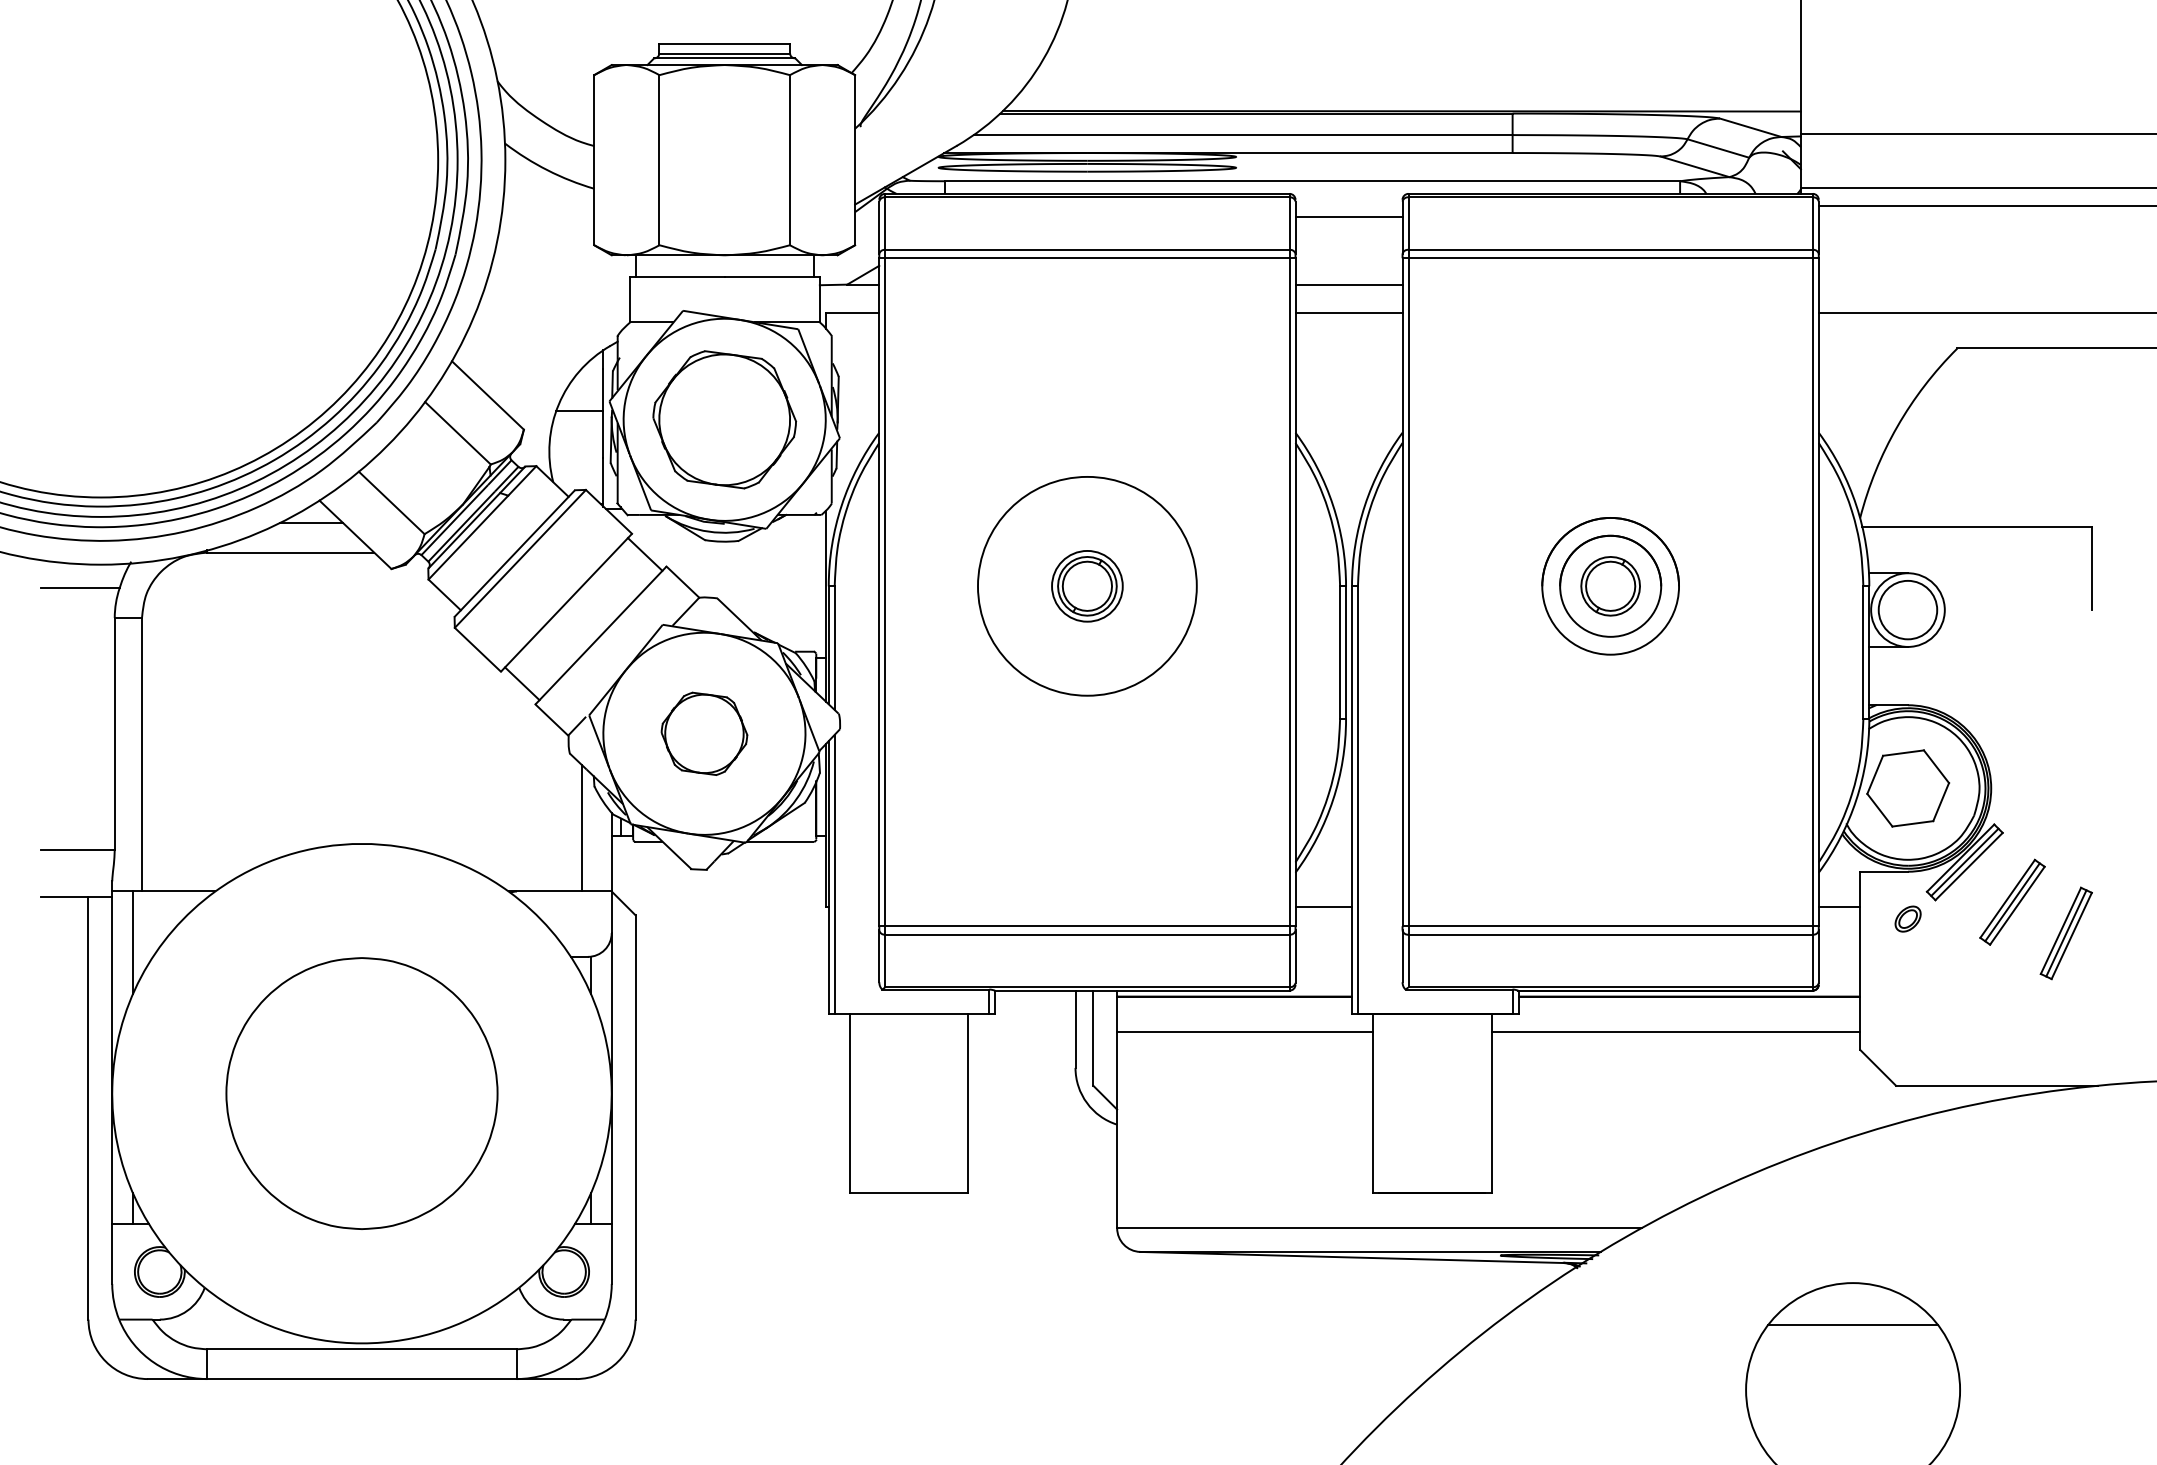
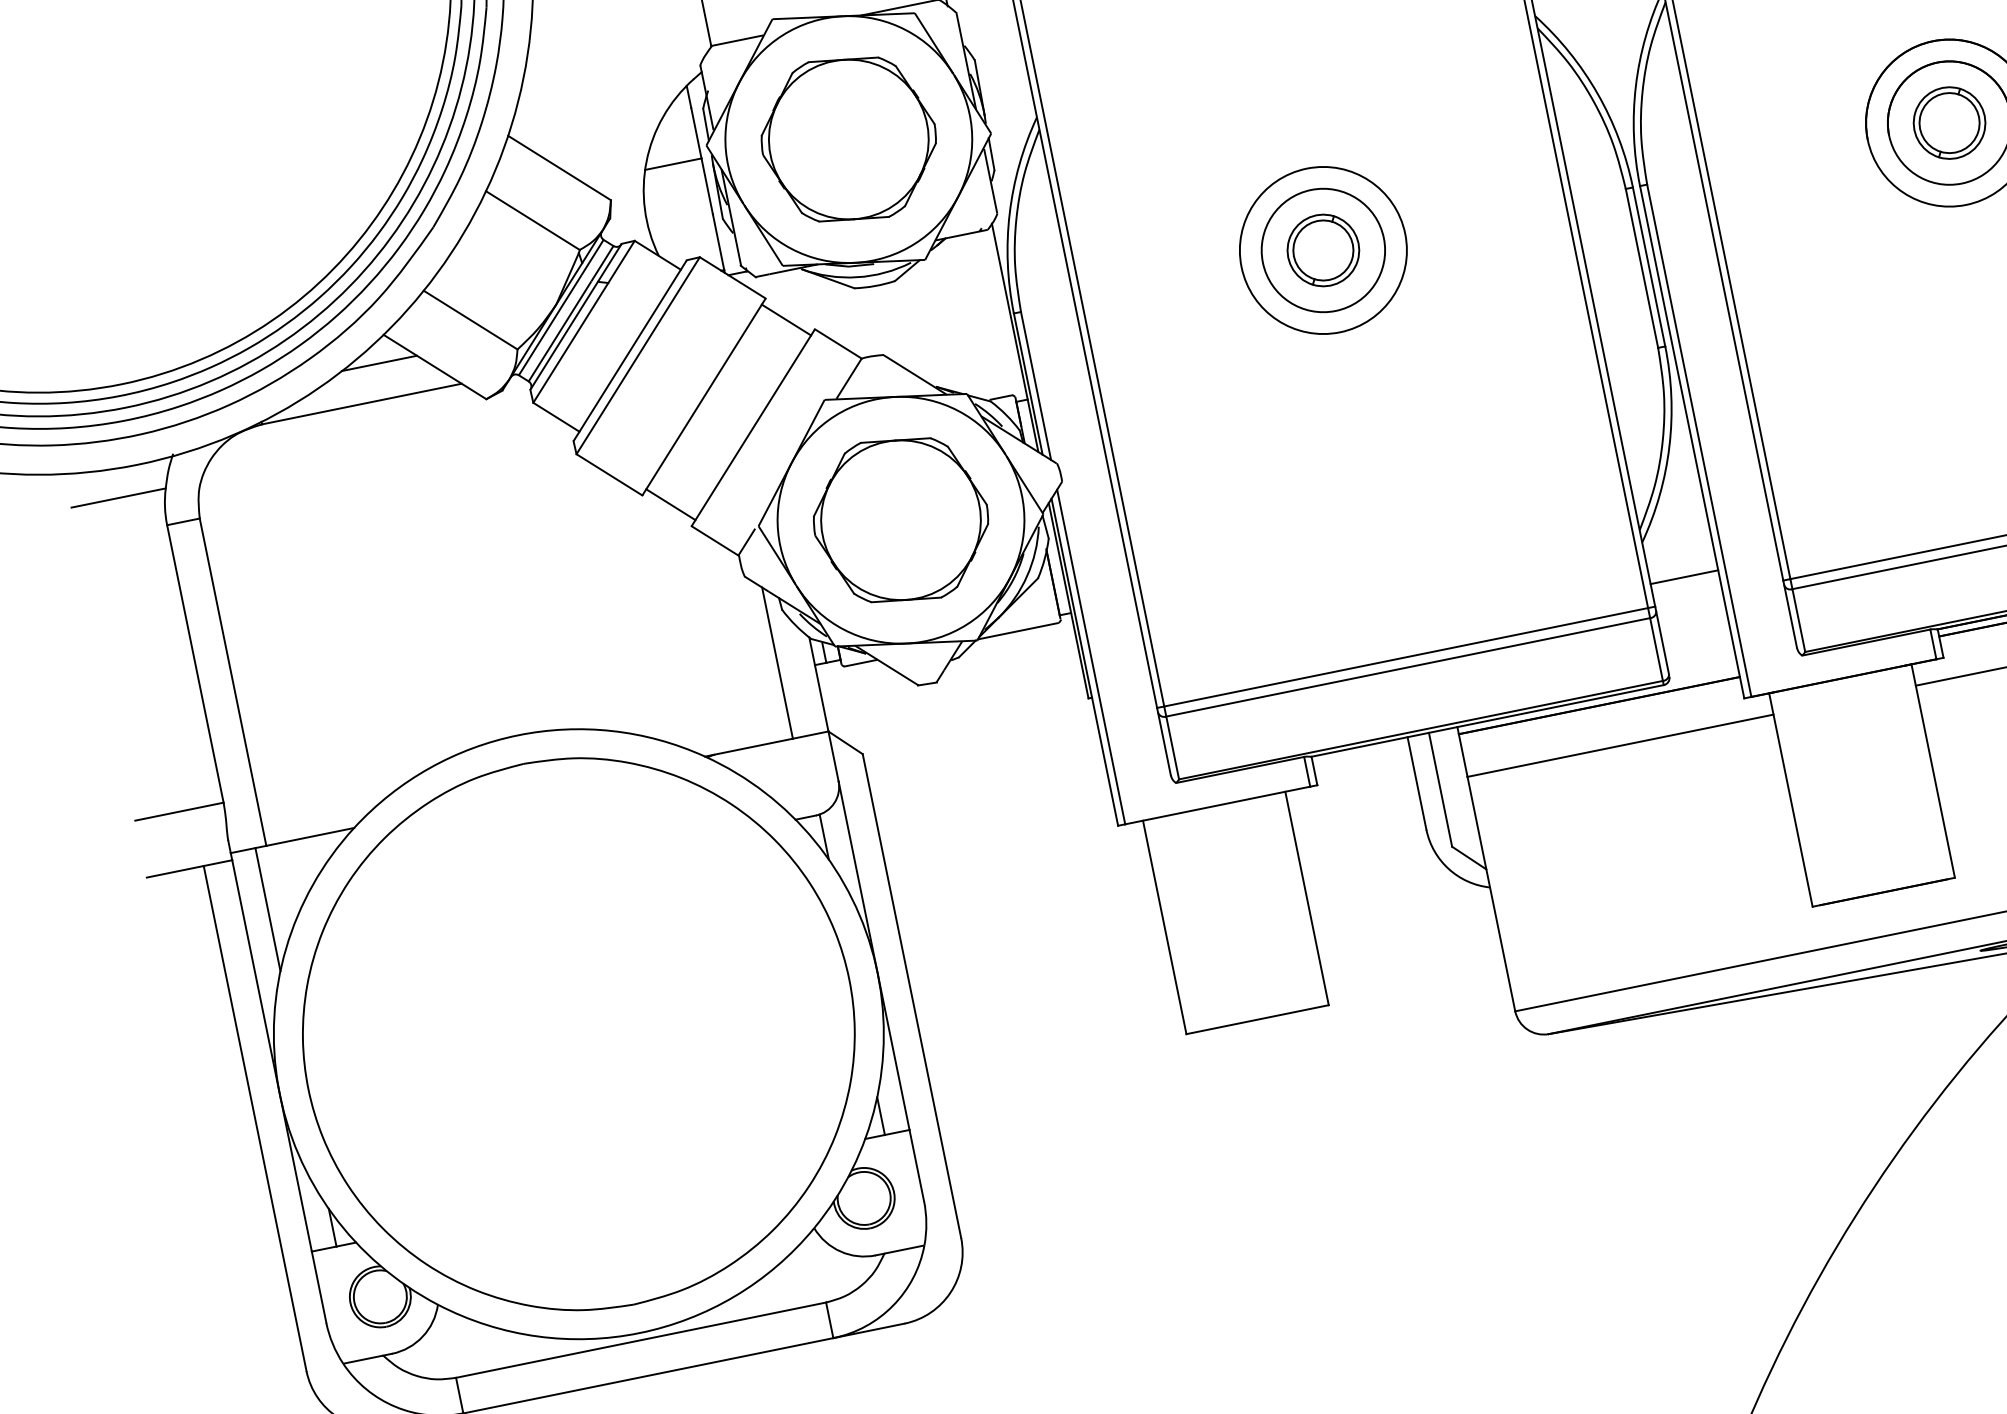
circle: (1086, 585) -> (1322, 249), size x1.43
circle: (1087, 585) -> (1323, 249), size x0.62
part: (704, 733) -> (901, 519), size x1.67
part: (361, 1093) -> (578, 1034), size x1.67

